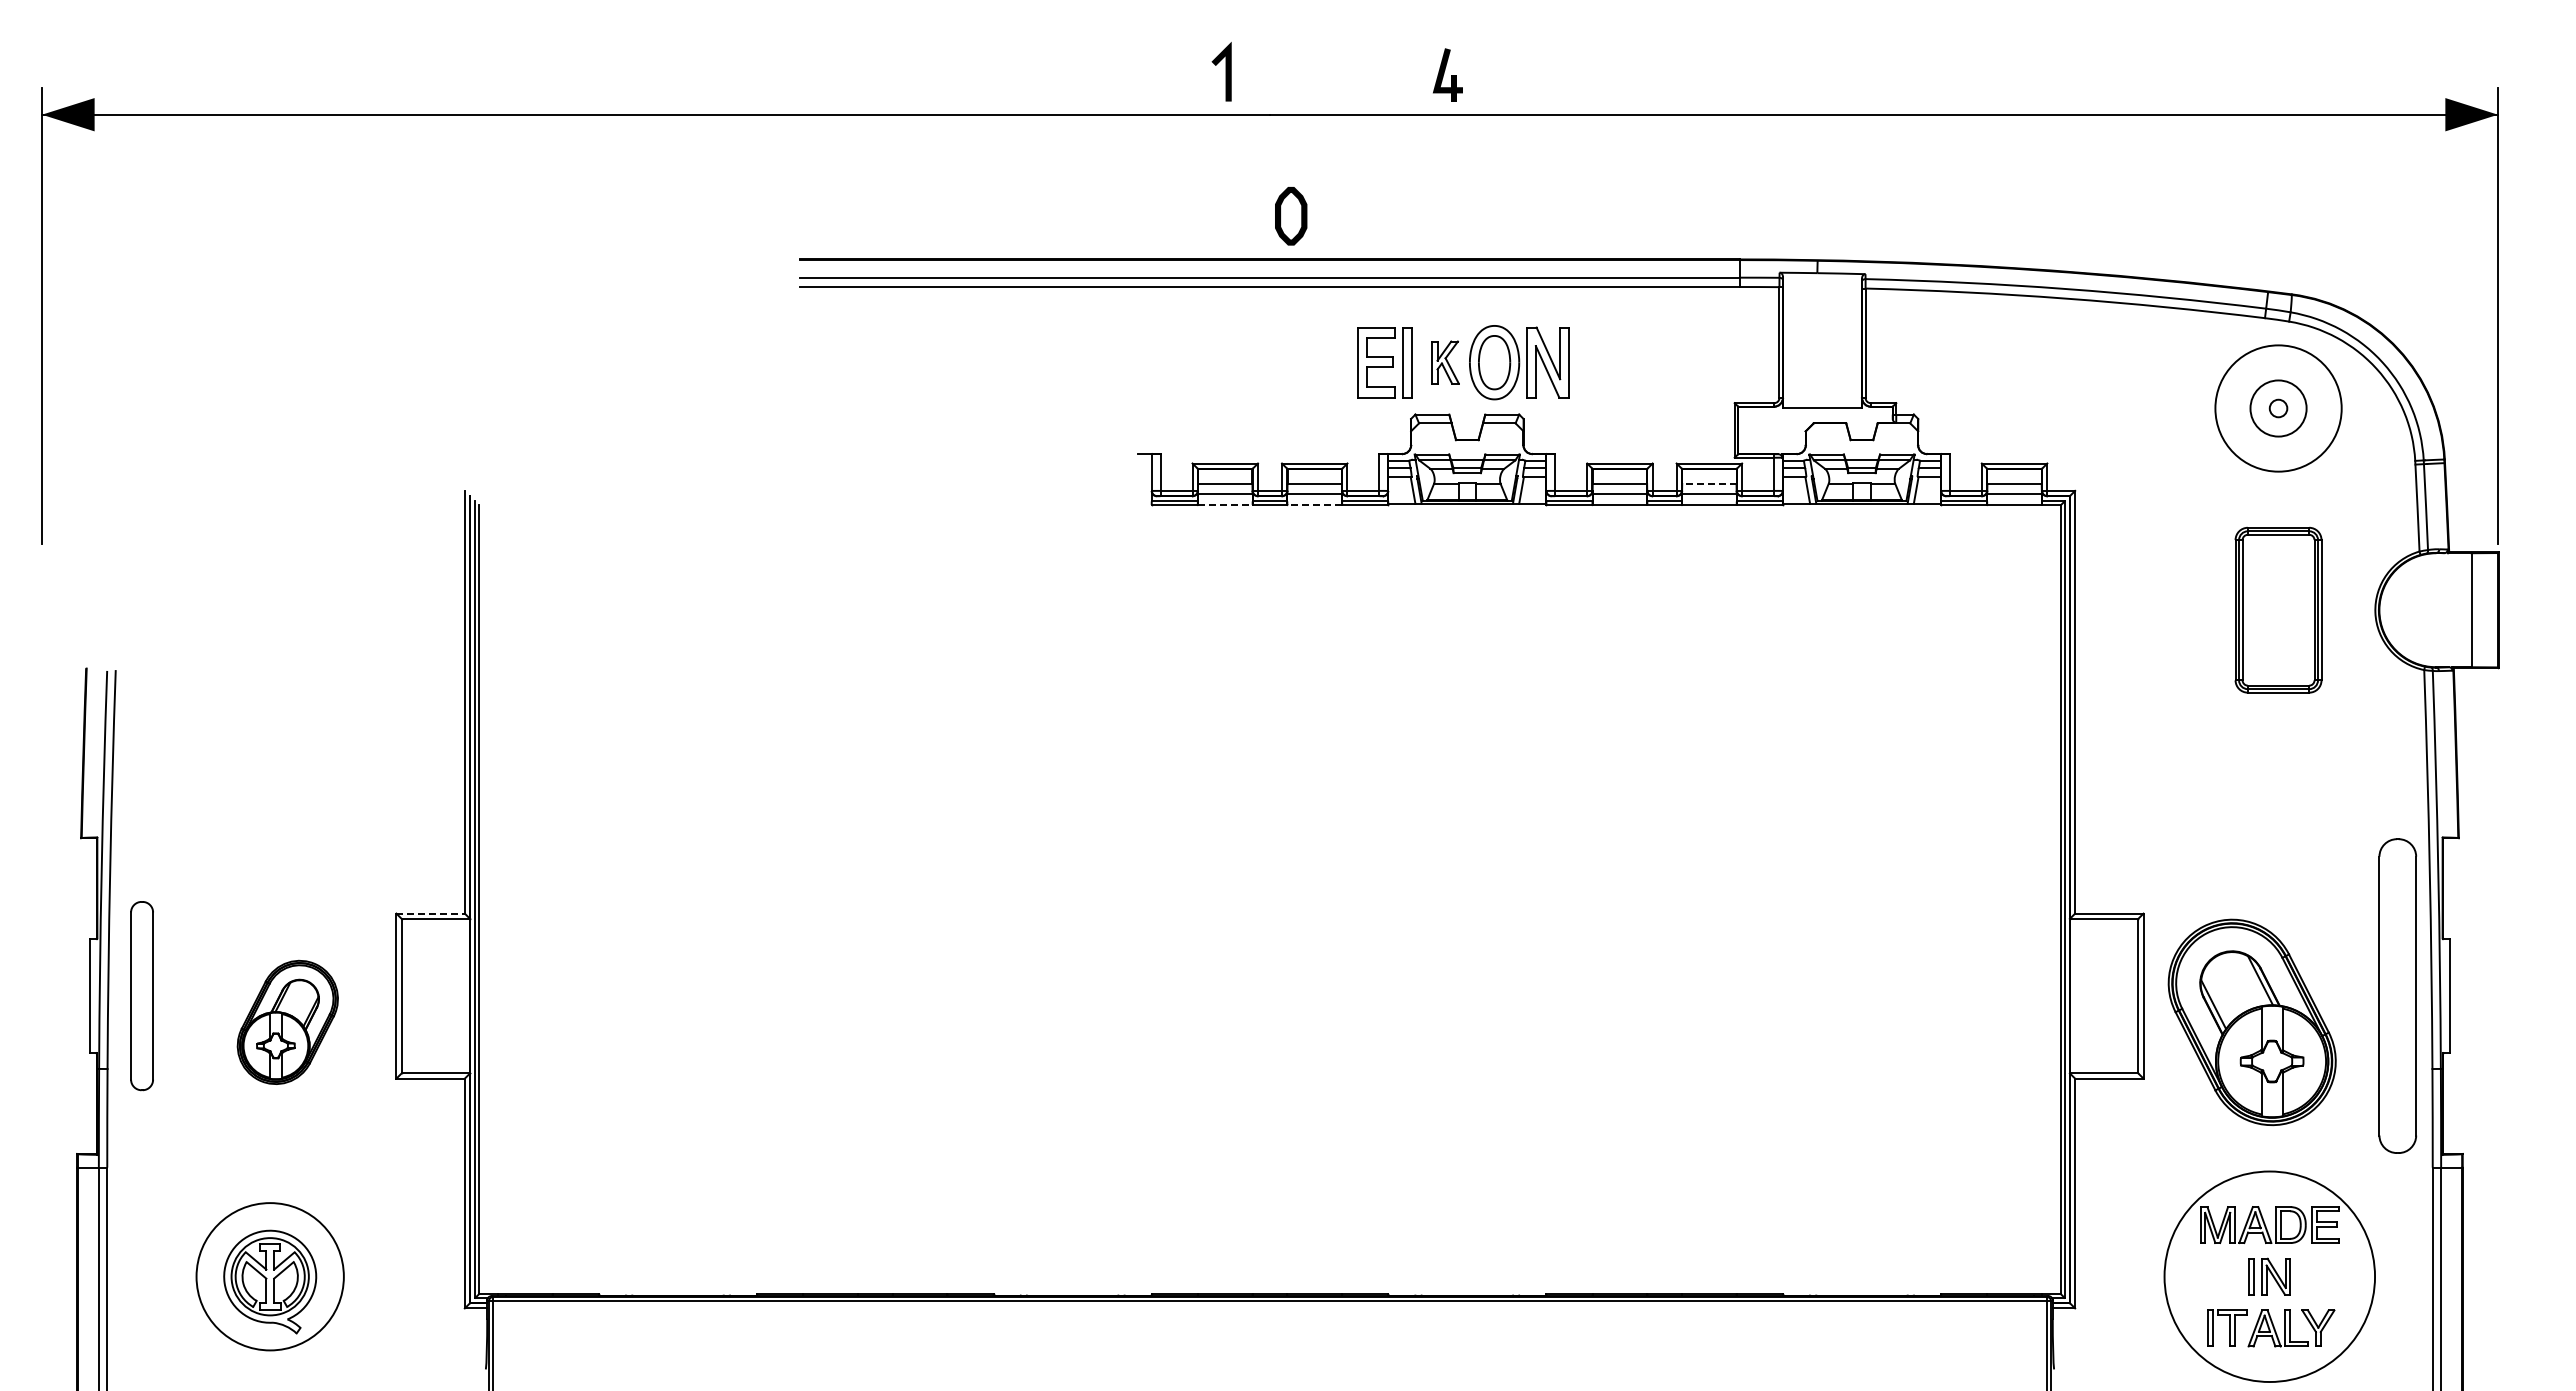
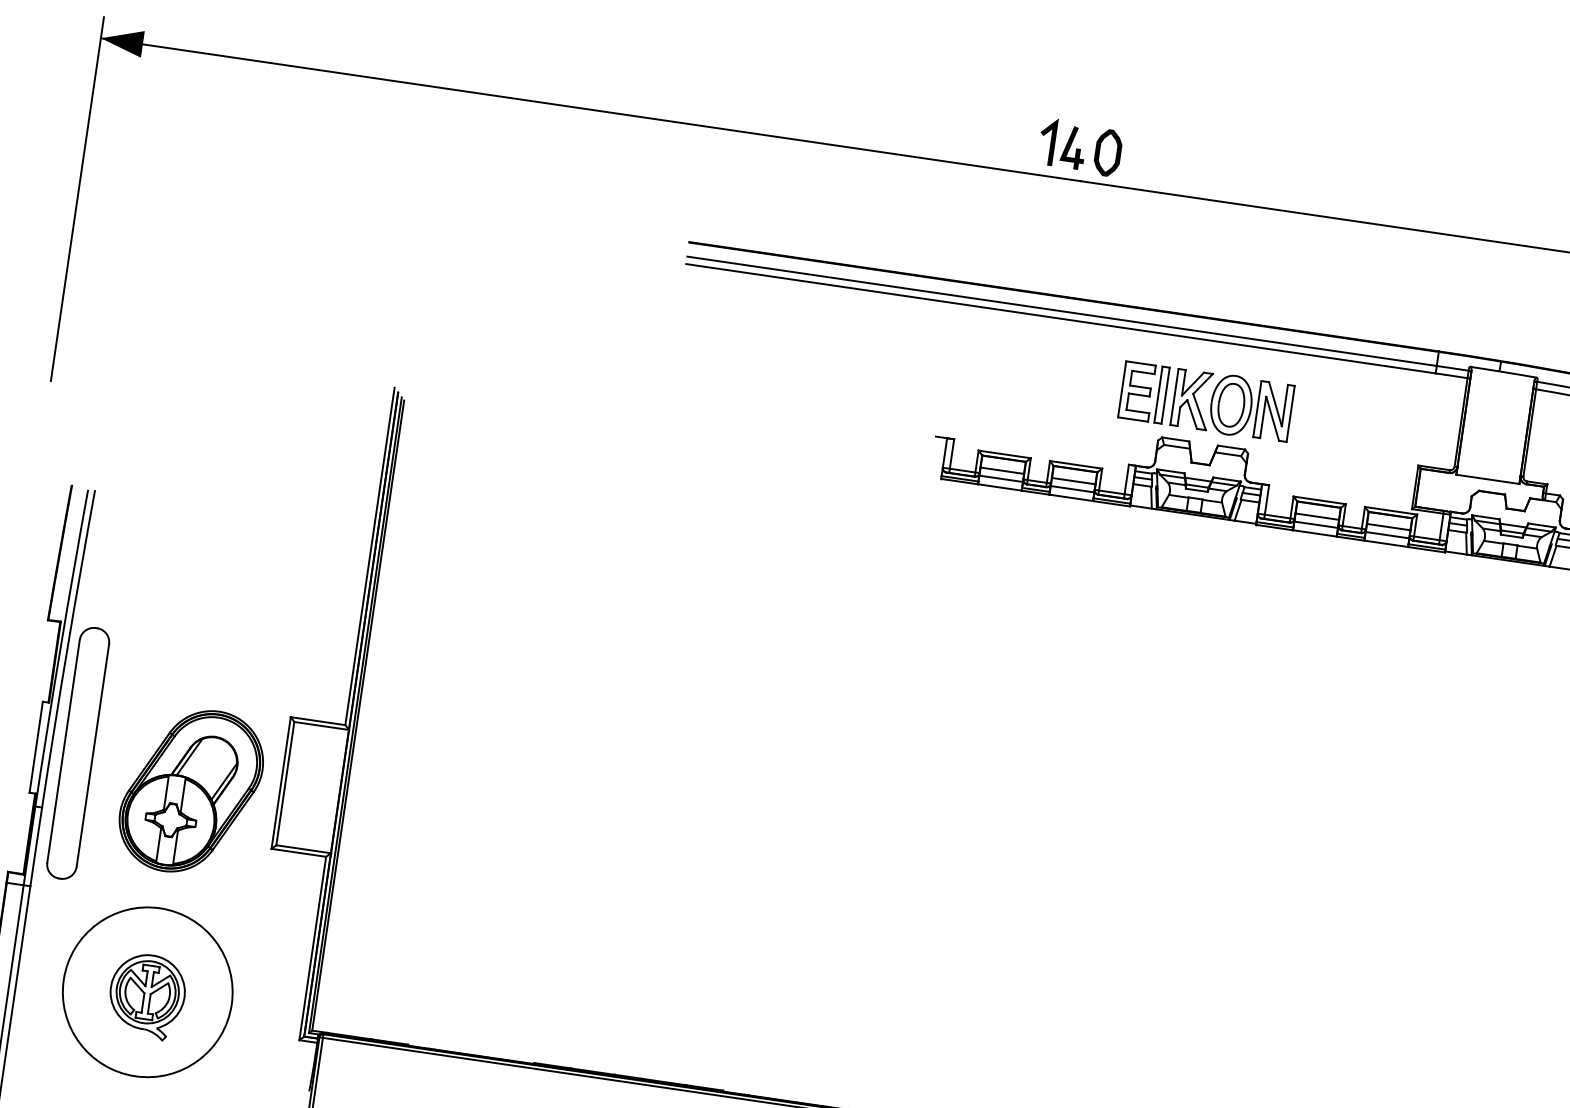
part: (1447, 74) -> (1073, 147), moved
part: (1291, 216) -> (1108, 153), moved
part: (1445, 362) -> (1192, 399), size x1.67
line: (1708, 483) -> (1388, 526), dashed -> solid
line: (1225, 504) -> (1000, 487), dashed -> solid
line: (1314, 504) -> (1071, 497), dashed -> solid
line: (431, 913) -> (318, 721), dashed -> solid
part: (141, 995) -> (77, 752), size x1.67
part: (287, 1022) -> (191, 791), size x1.67
circle: (269, 1276) -> (147, 992), size x1.43

